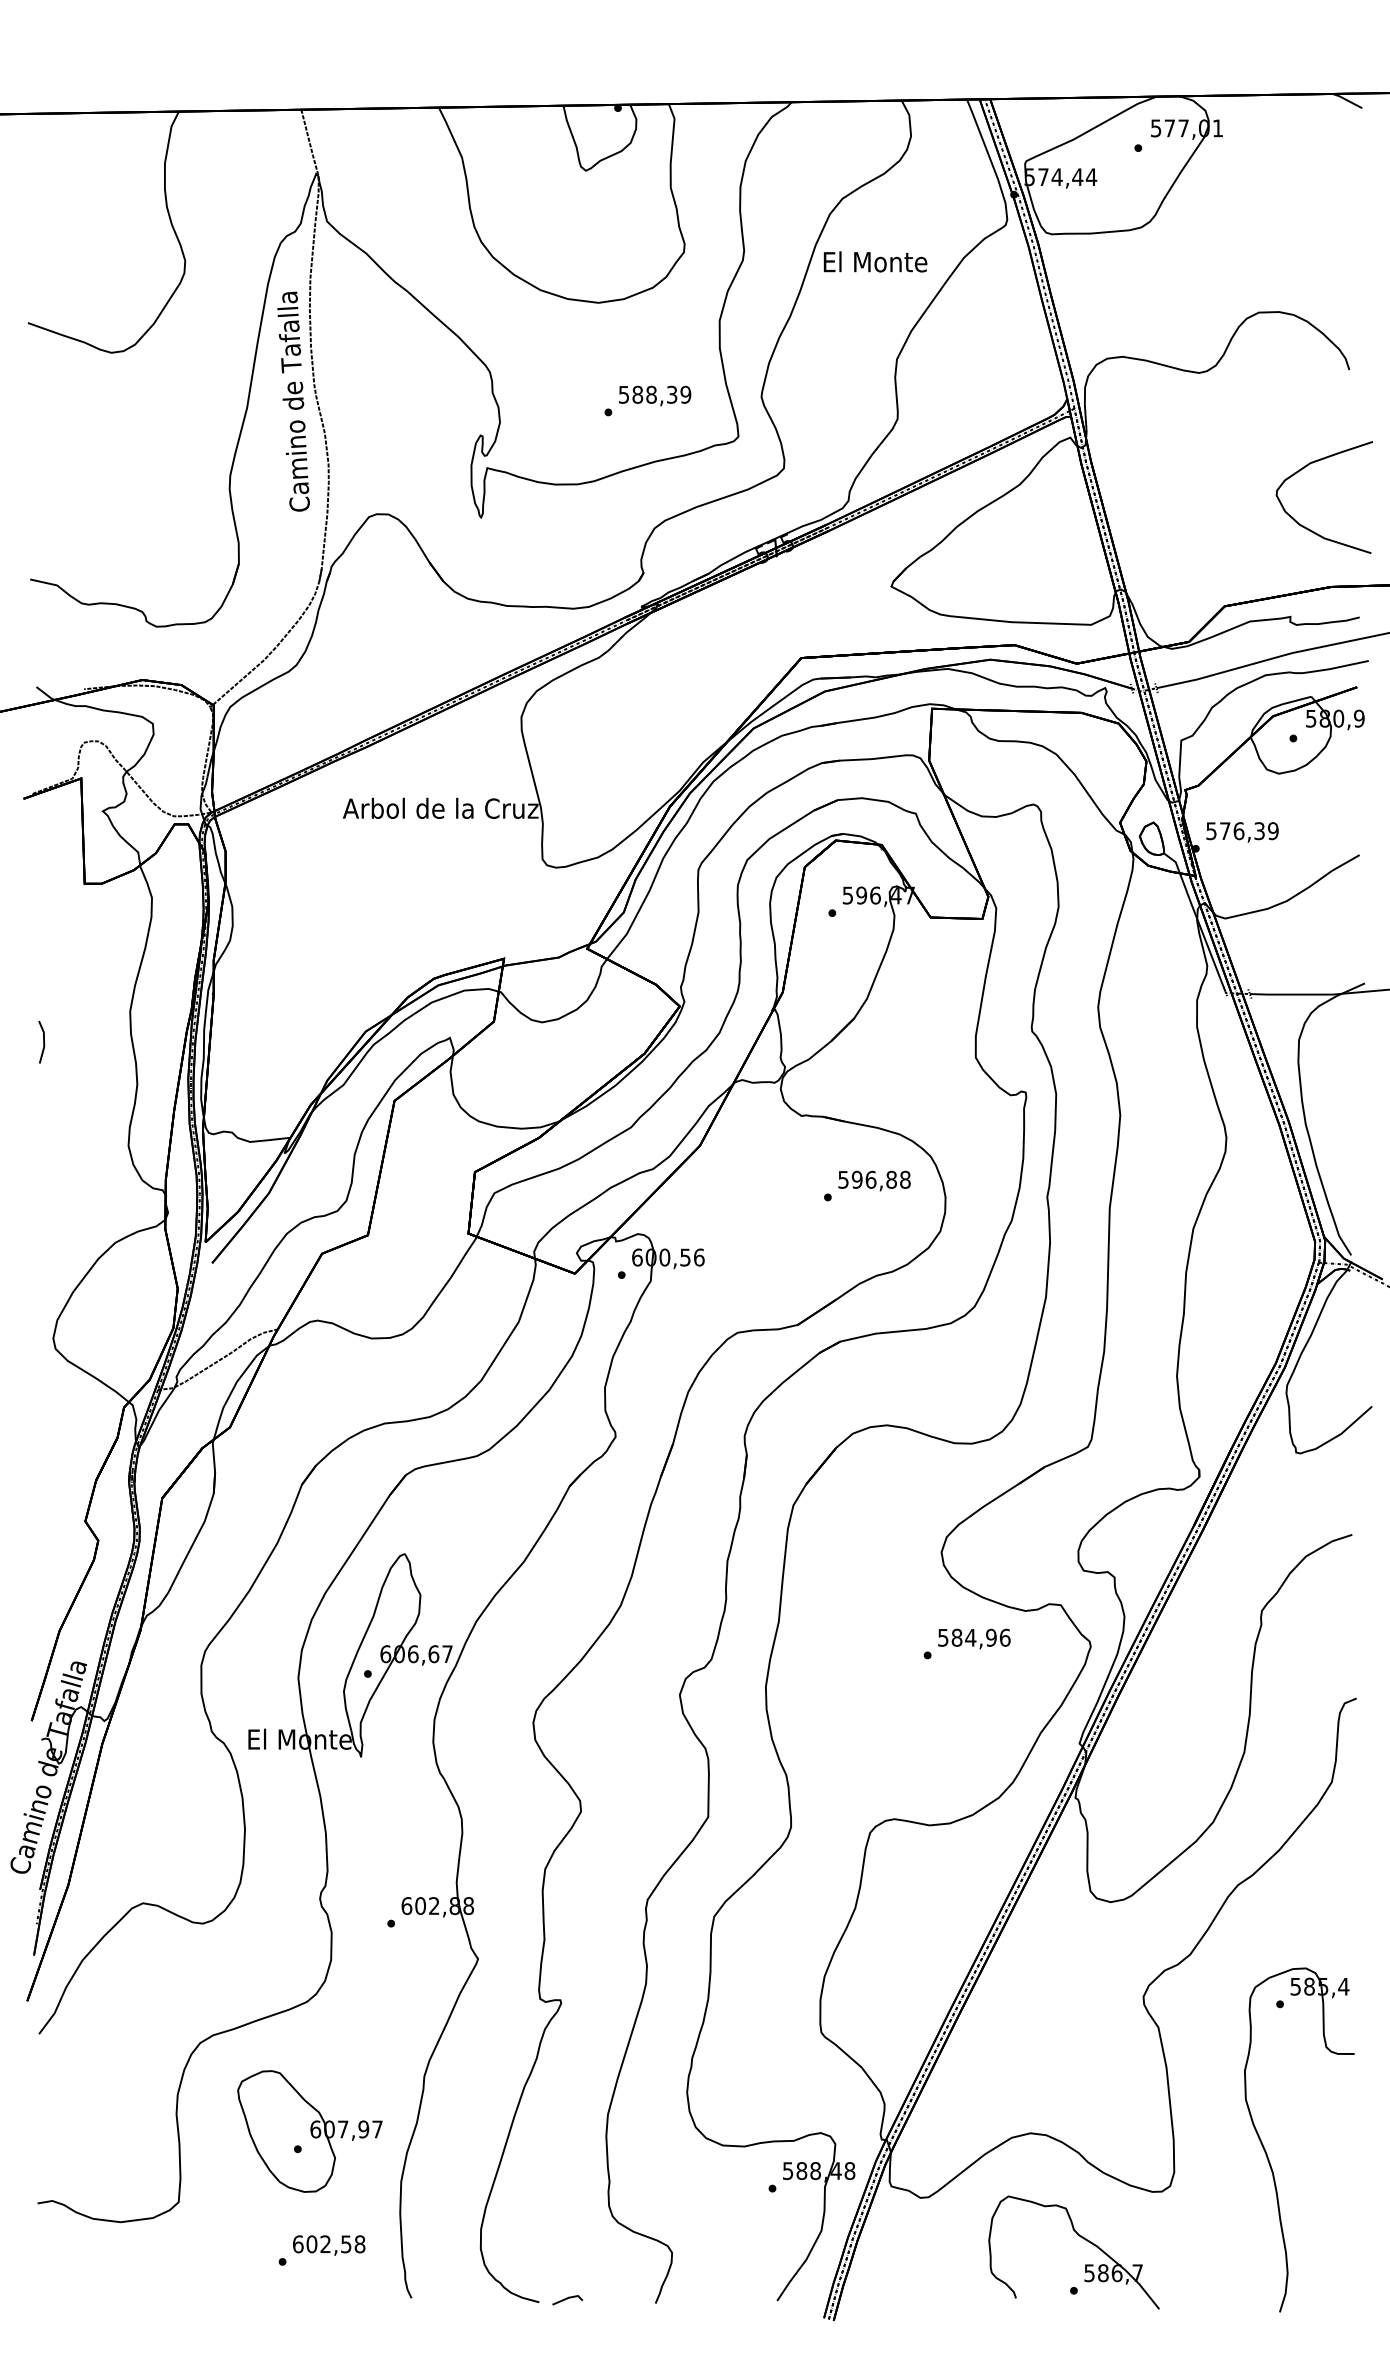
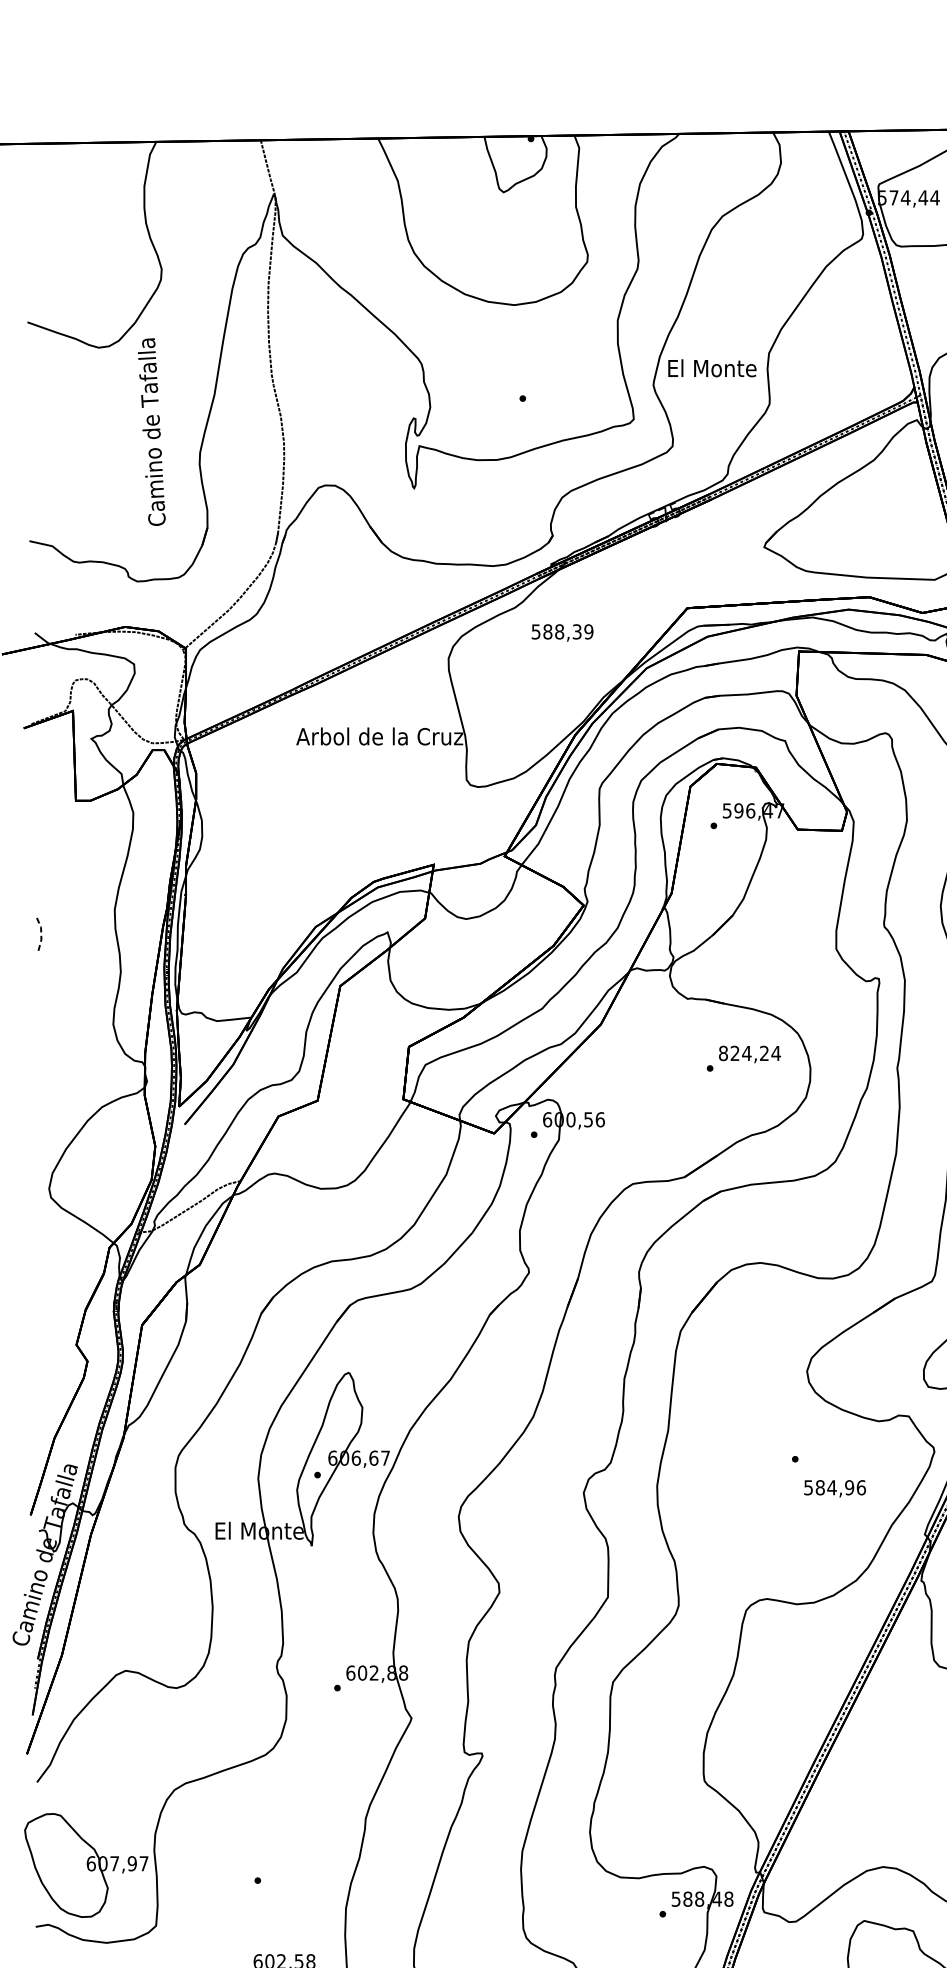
text: (875, 261) -> (712, 367), moved
text: (655, 395) -> (562, 632), moved
text: (293, 401) -> (151, 431), moved
line: (44, 1041) -> (41, 935), solid -> dashed
text: (874, 1179) -> (749, 1053), 596,88 -> 824,24
text: (974, 1638) -> (835, 1488), moved
part: (309, 2131) -> (85, 1865), moved

